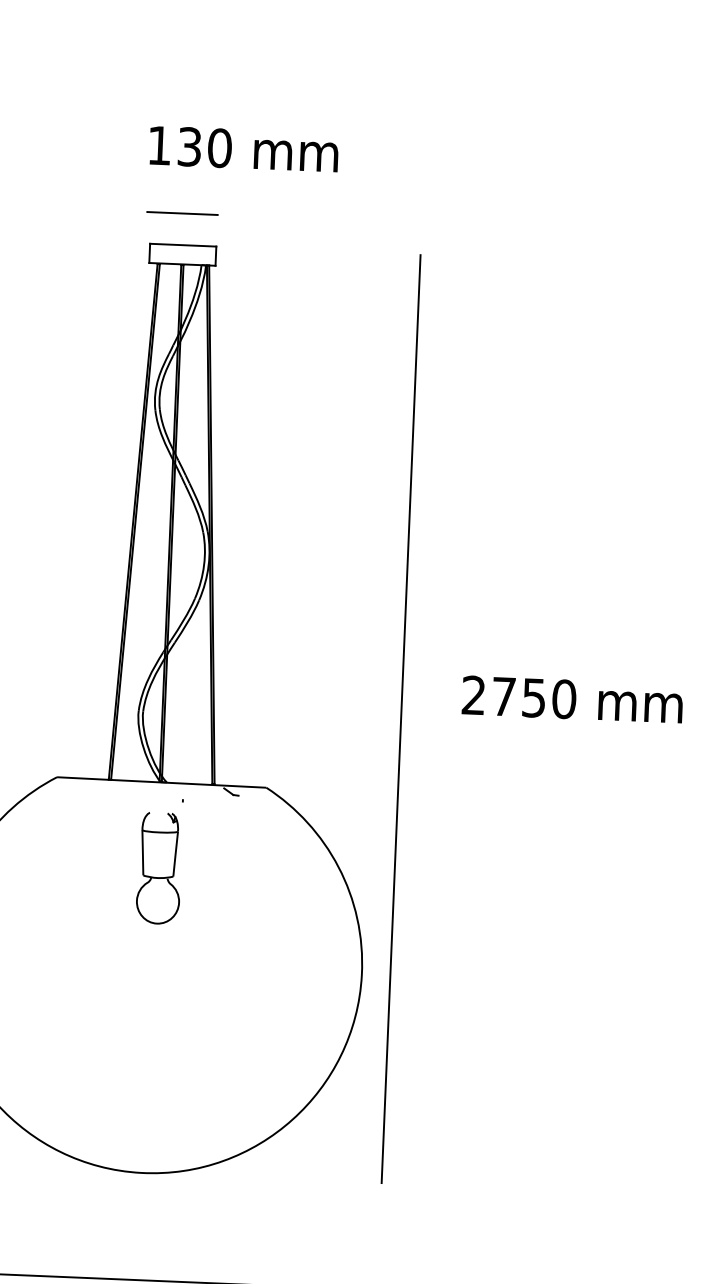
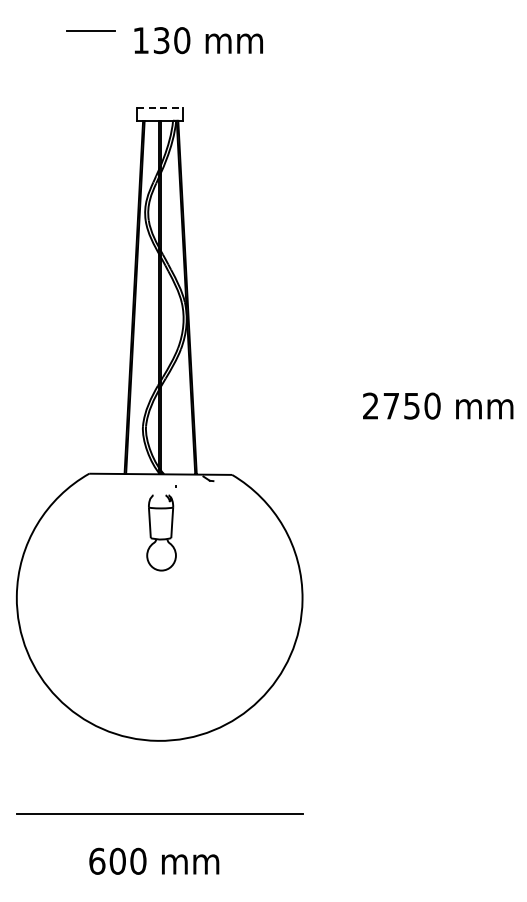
line: (182, 212) -> (90, 30), moved
line: (183, 244) -> (160, 107), solid -> dashed
line: (400, 717) -> (321, 423), removed

